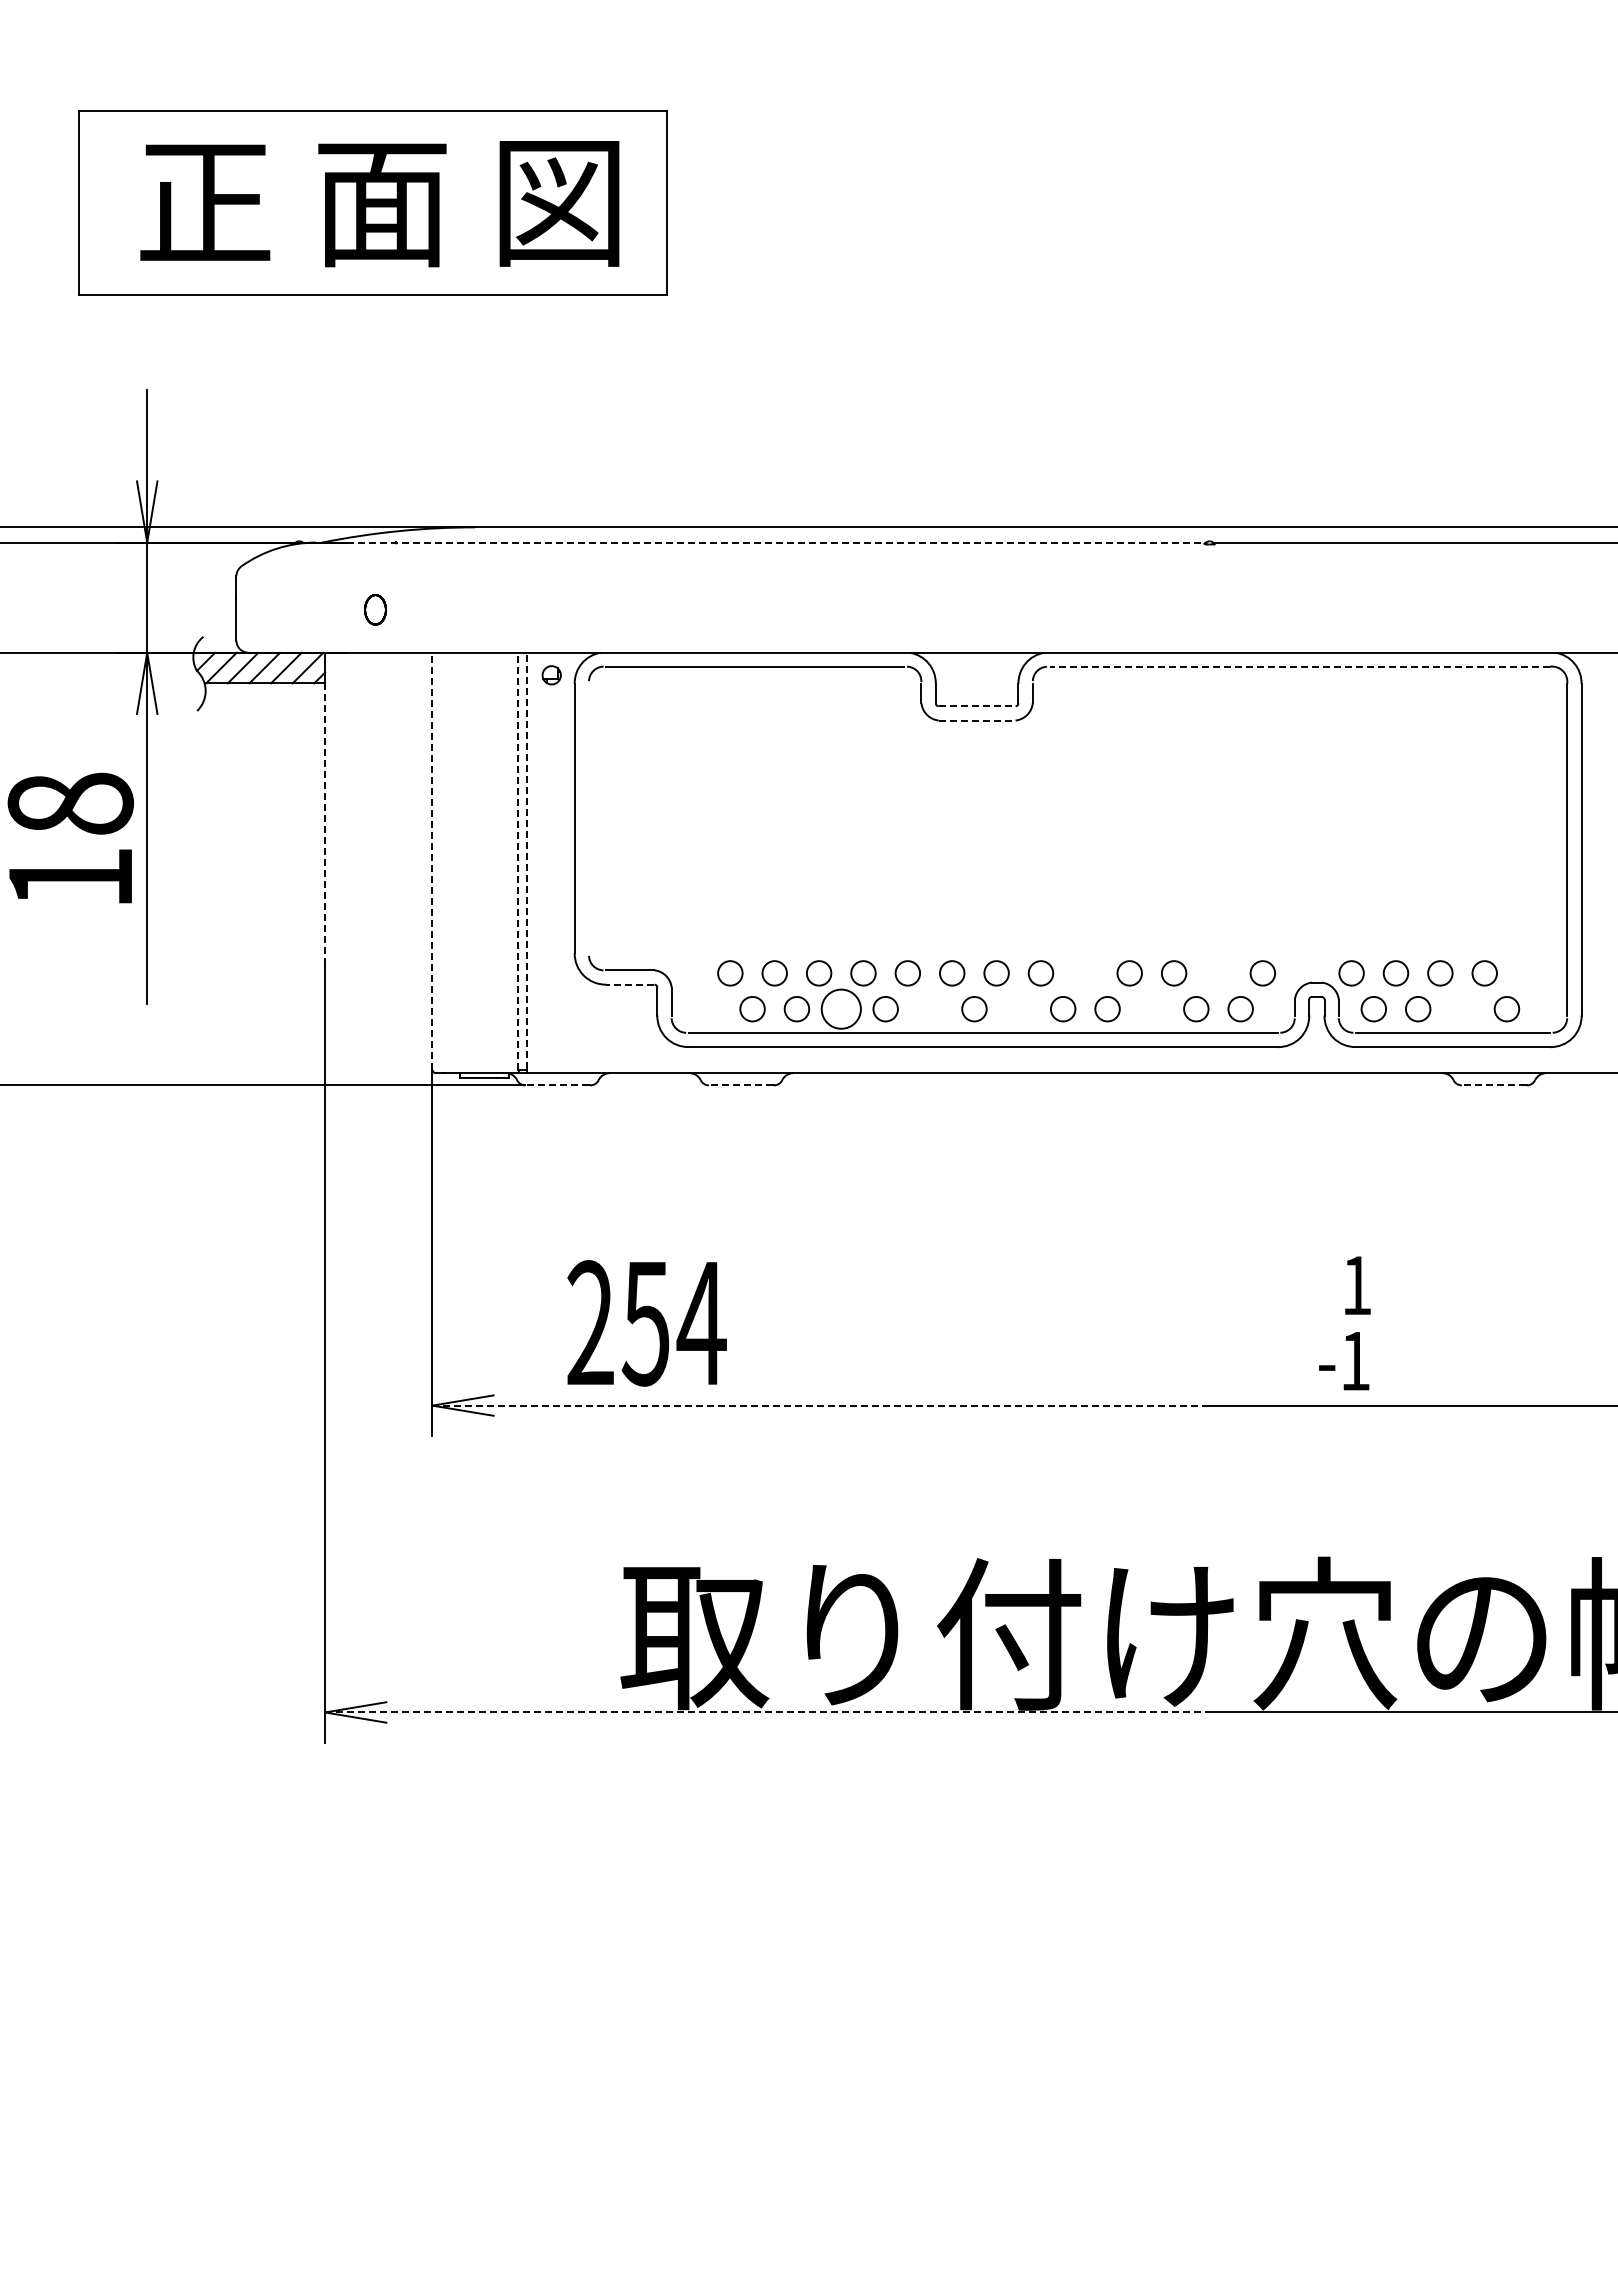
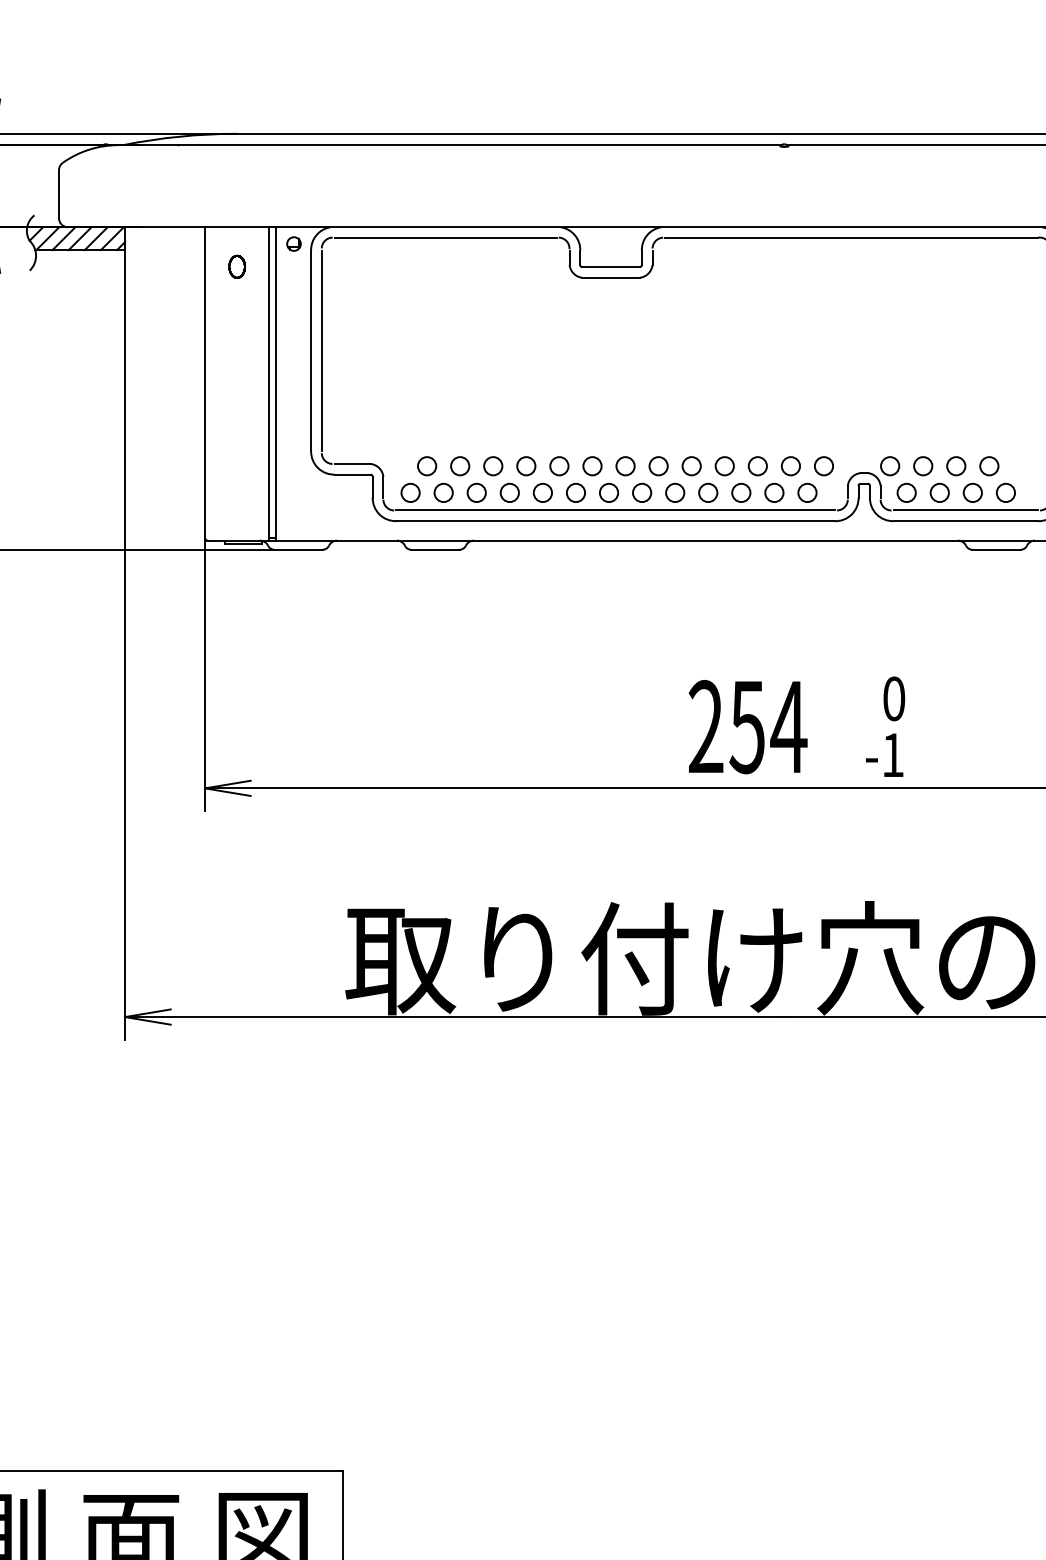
line: (776, 542) -> (461, 145), dashed -> solid
part: (375, 609) -> (237, 266), moved
line: (1300, 666) -> (852, 237), dashed -> solid
line: (977, 706) -> (611, 267), dashed -> solid
line: (977, 720) -> (611, 277), dashed -> solid
line: (589, 818) -> (322, 350), added
line: (325, 824) -> (125, 355), dashed -> solid
line: (527, 860) -> (275, 382), dashed -> solid
line: (432, 861) -> (205, 382), dashed -> solid
line: (517, 861) -> (268, 382), dashed -> solid
circle: (1085, 973) -> (691, 466), added
circle: (1218, 973) -> (790, 466), added
line: (629, 984) -> (351, 474), dashed -> solid
circle: (841, 1008) -> (509, 492), size x0.62
circle: (708, 1009) -> (410, 493), added
circle: (930, 1009) -> (576, 493), added
circle: (1018, 1009) -> (641, 493), added
circle: (1151, 1009) -> (741, 493), added
circle: (1462, 1009) -> (972, 493), added
line: (557, 1085) -> (298, 549), dashed -> solid
line: (740, 1085) -> (434, 549), dashed -> solid
line: (1493, 1085) -> (995, 549), dashed -> solid
text: (1356, 1285) -> (893, 698), 1 -> 0
text: (646, 1323) -> (747, 727), moved
line: (821, 1405) -> (495, 788), dashed -> solid
line: (767, 1712) -> (454, 1017), dashed -> solid

